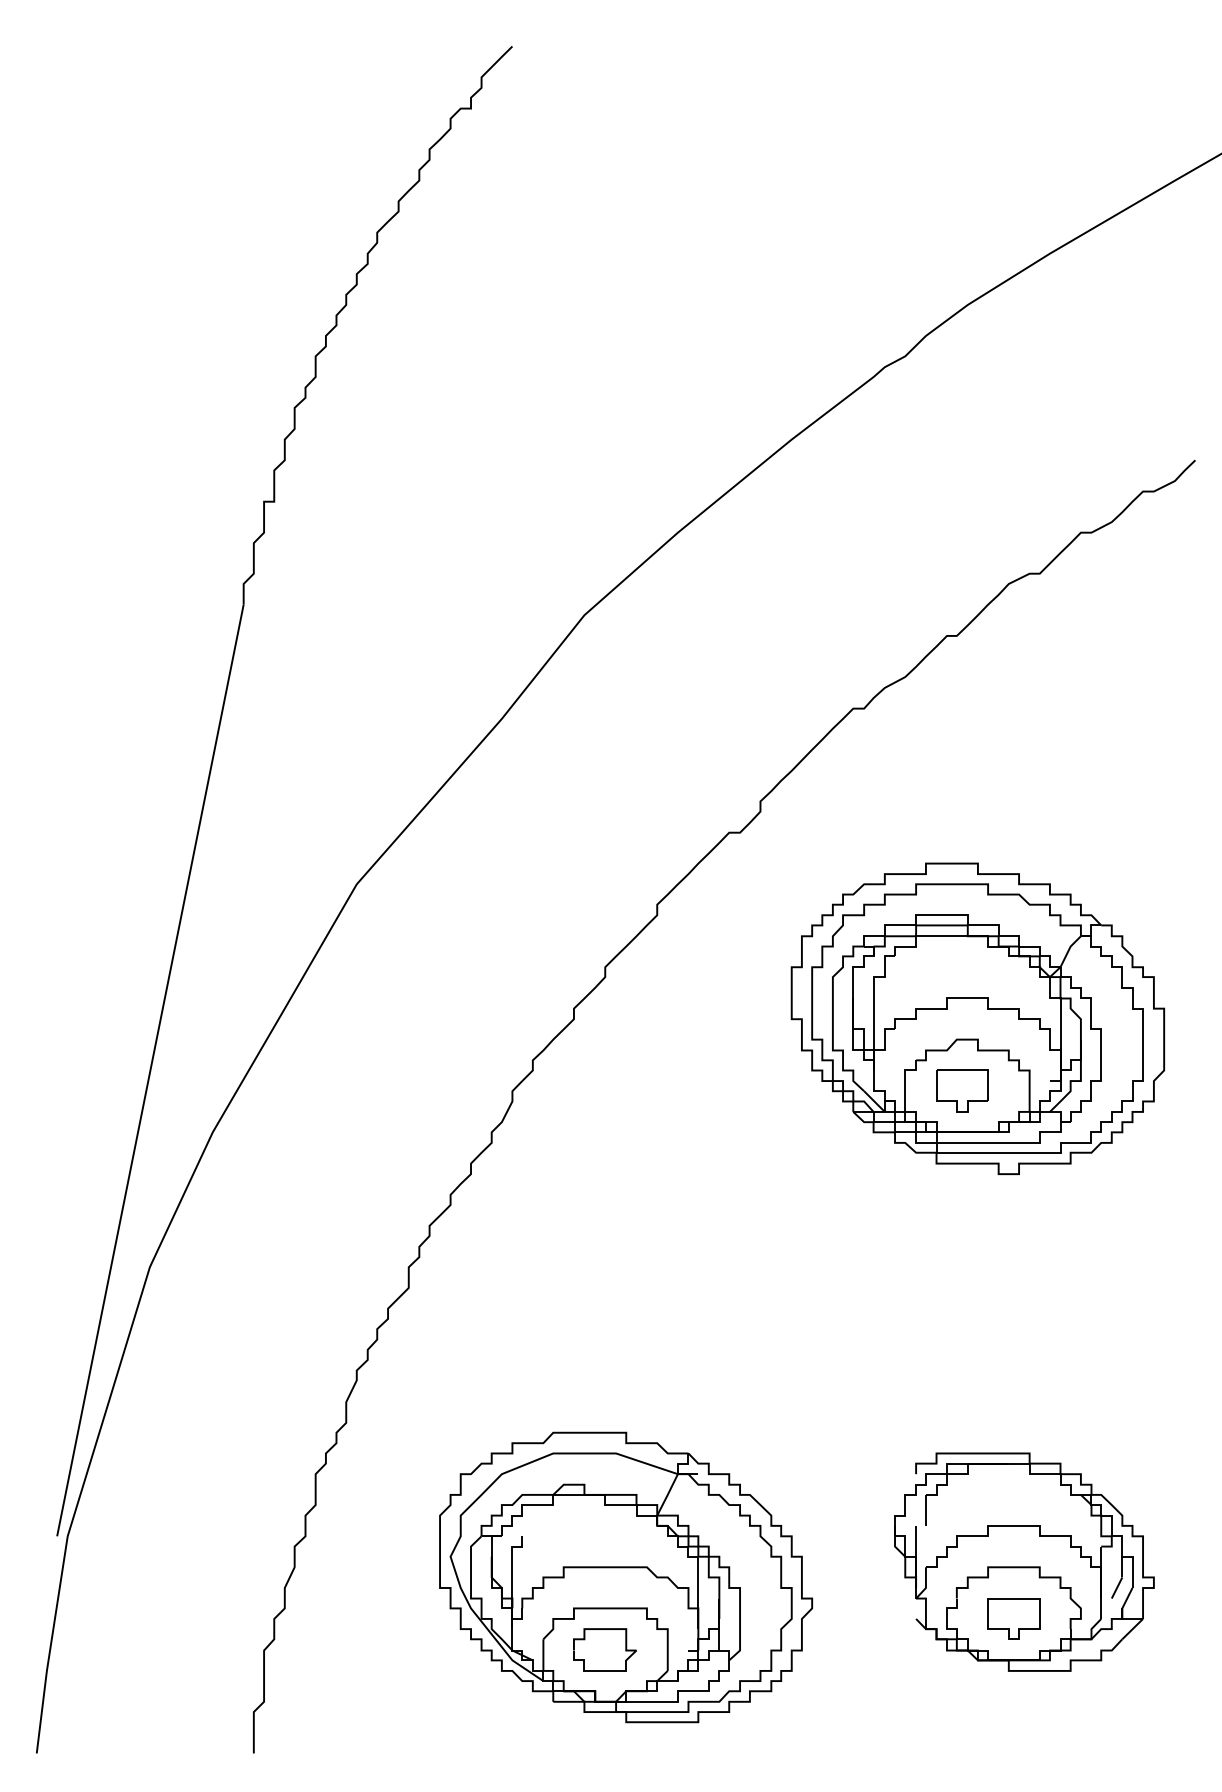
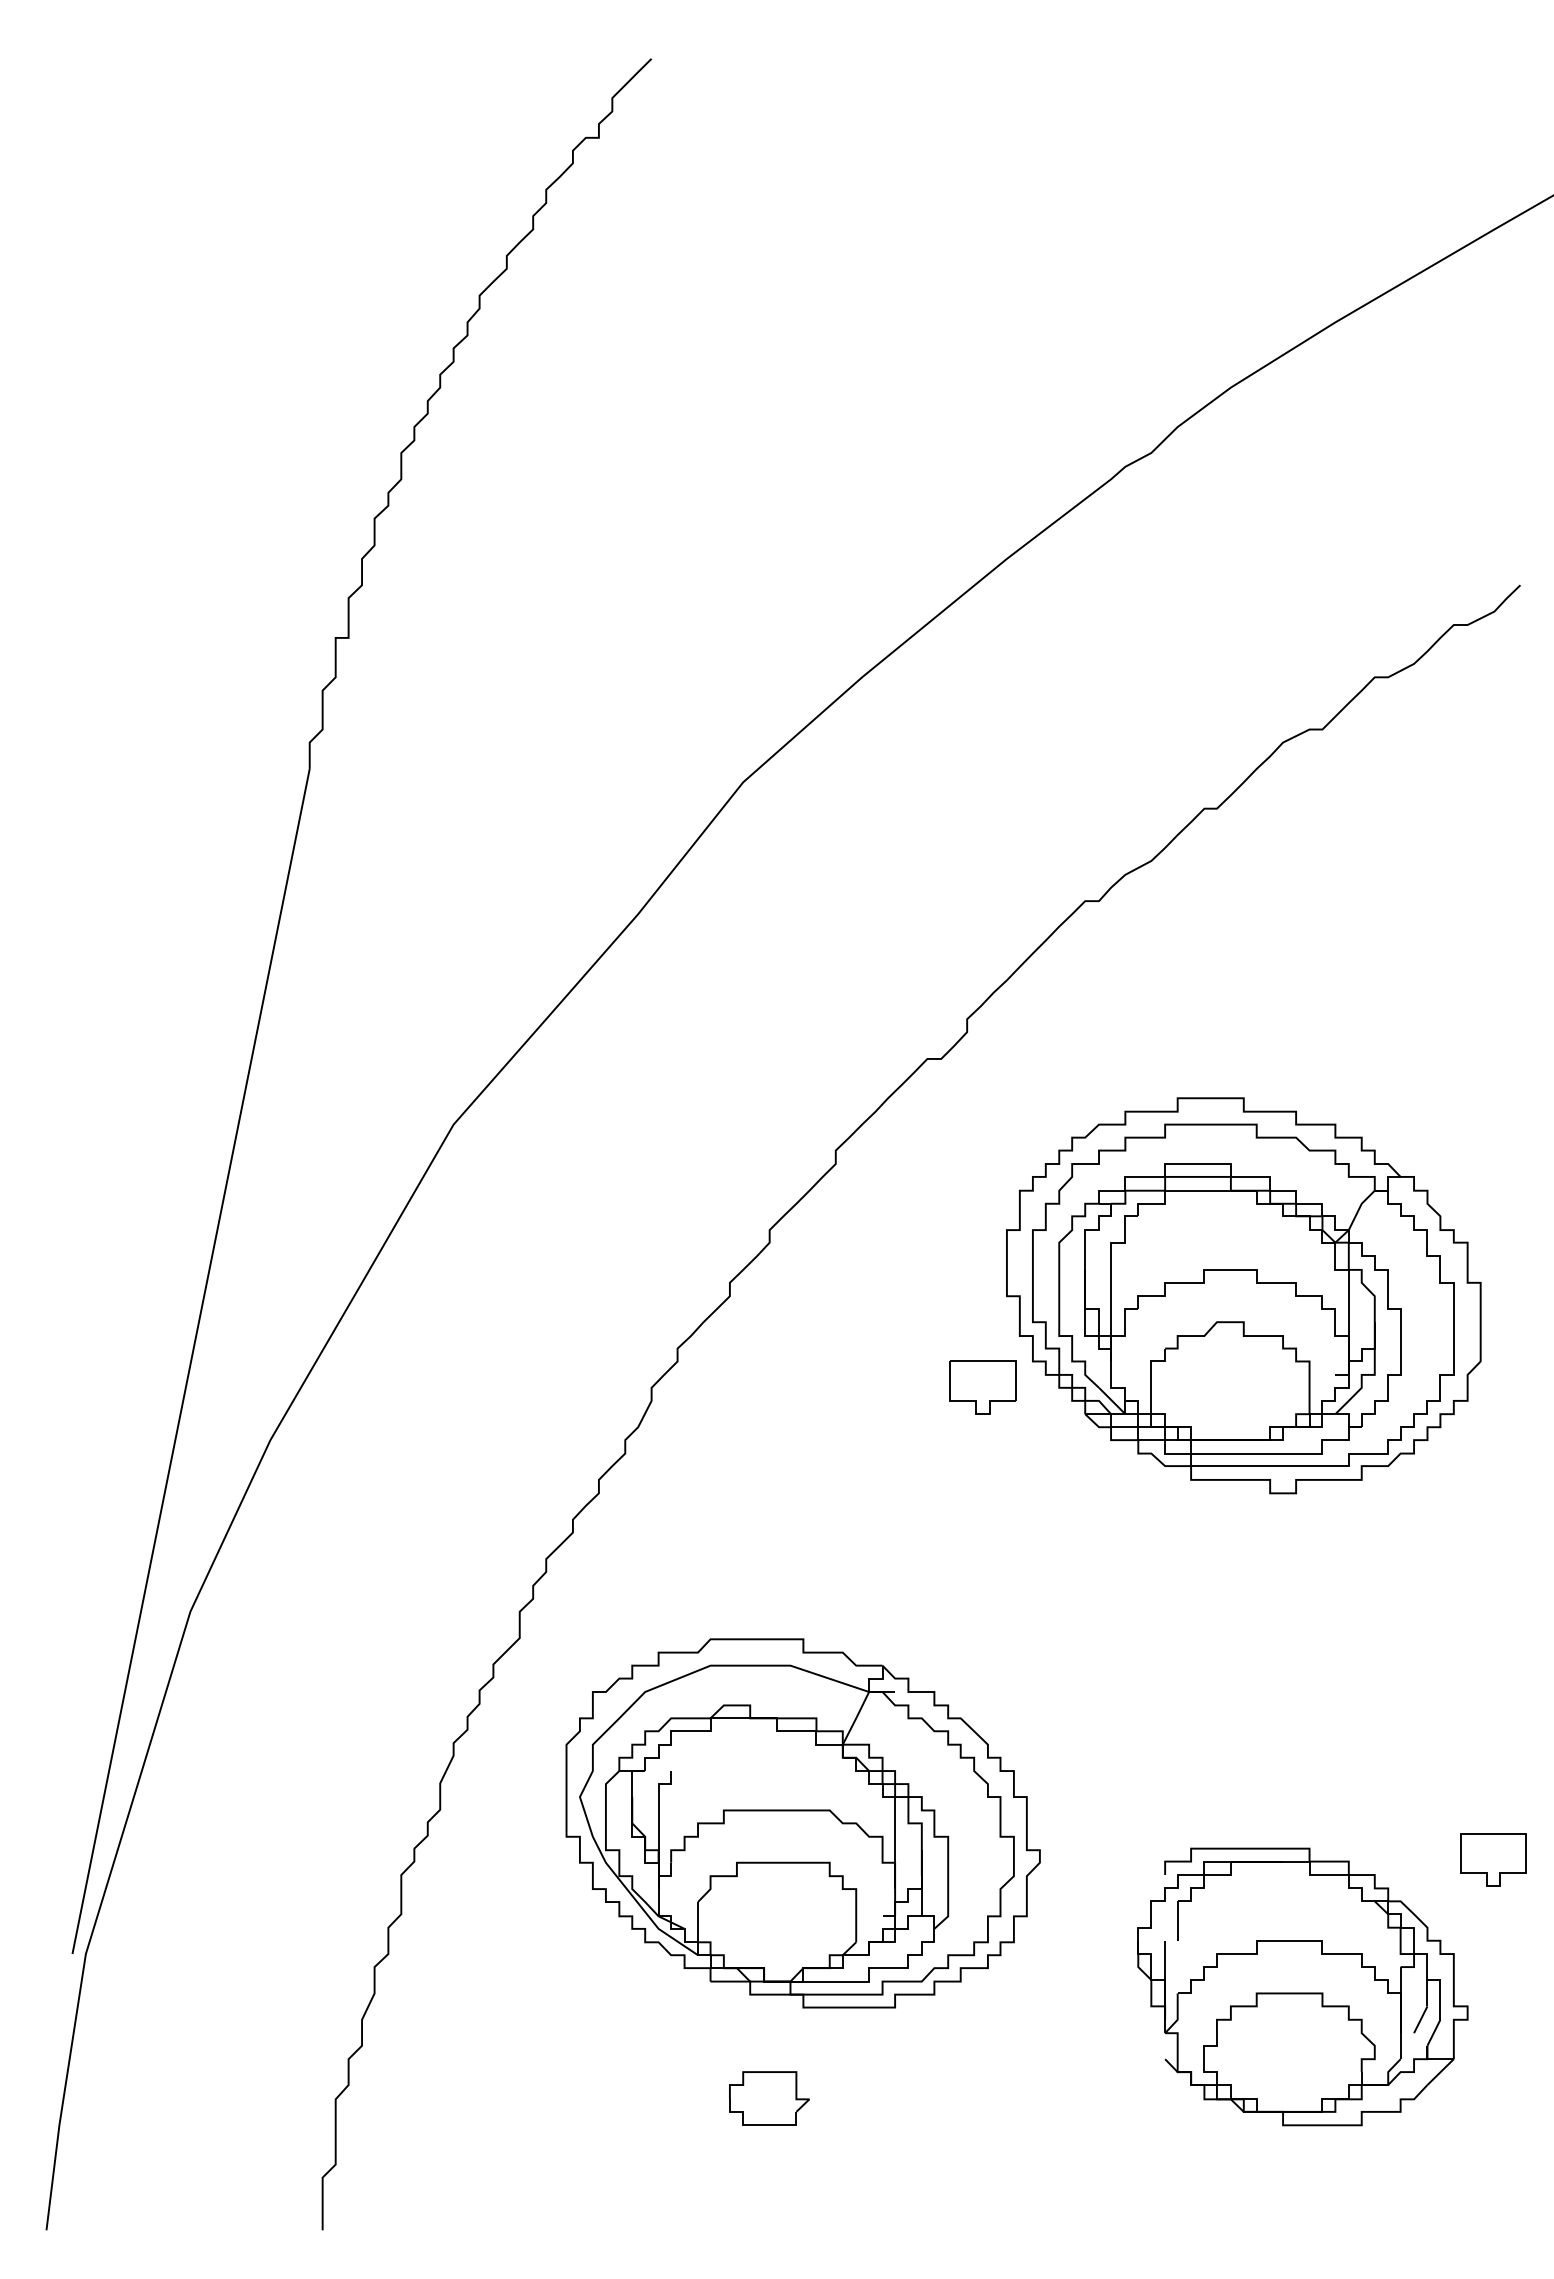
part: (961, 1090) -> (982, 1387), moved
part: (625, 1577) -> (802, 1823), moved
part: (1013, 1618) -> (1493, 1859), moved

